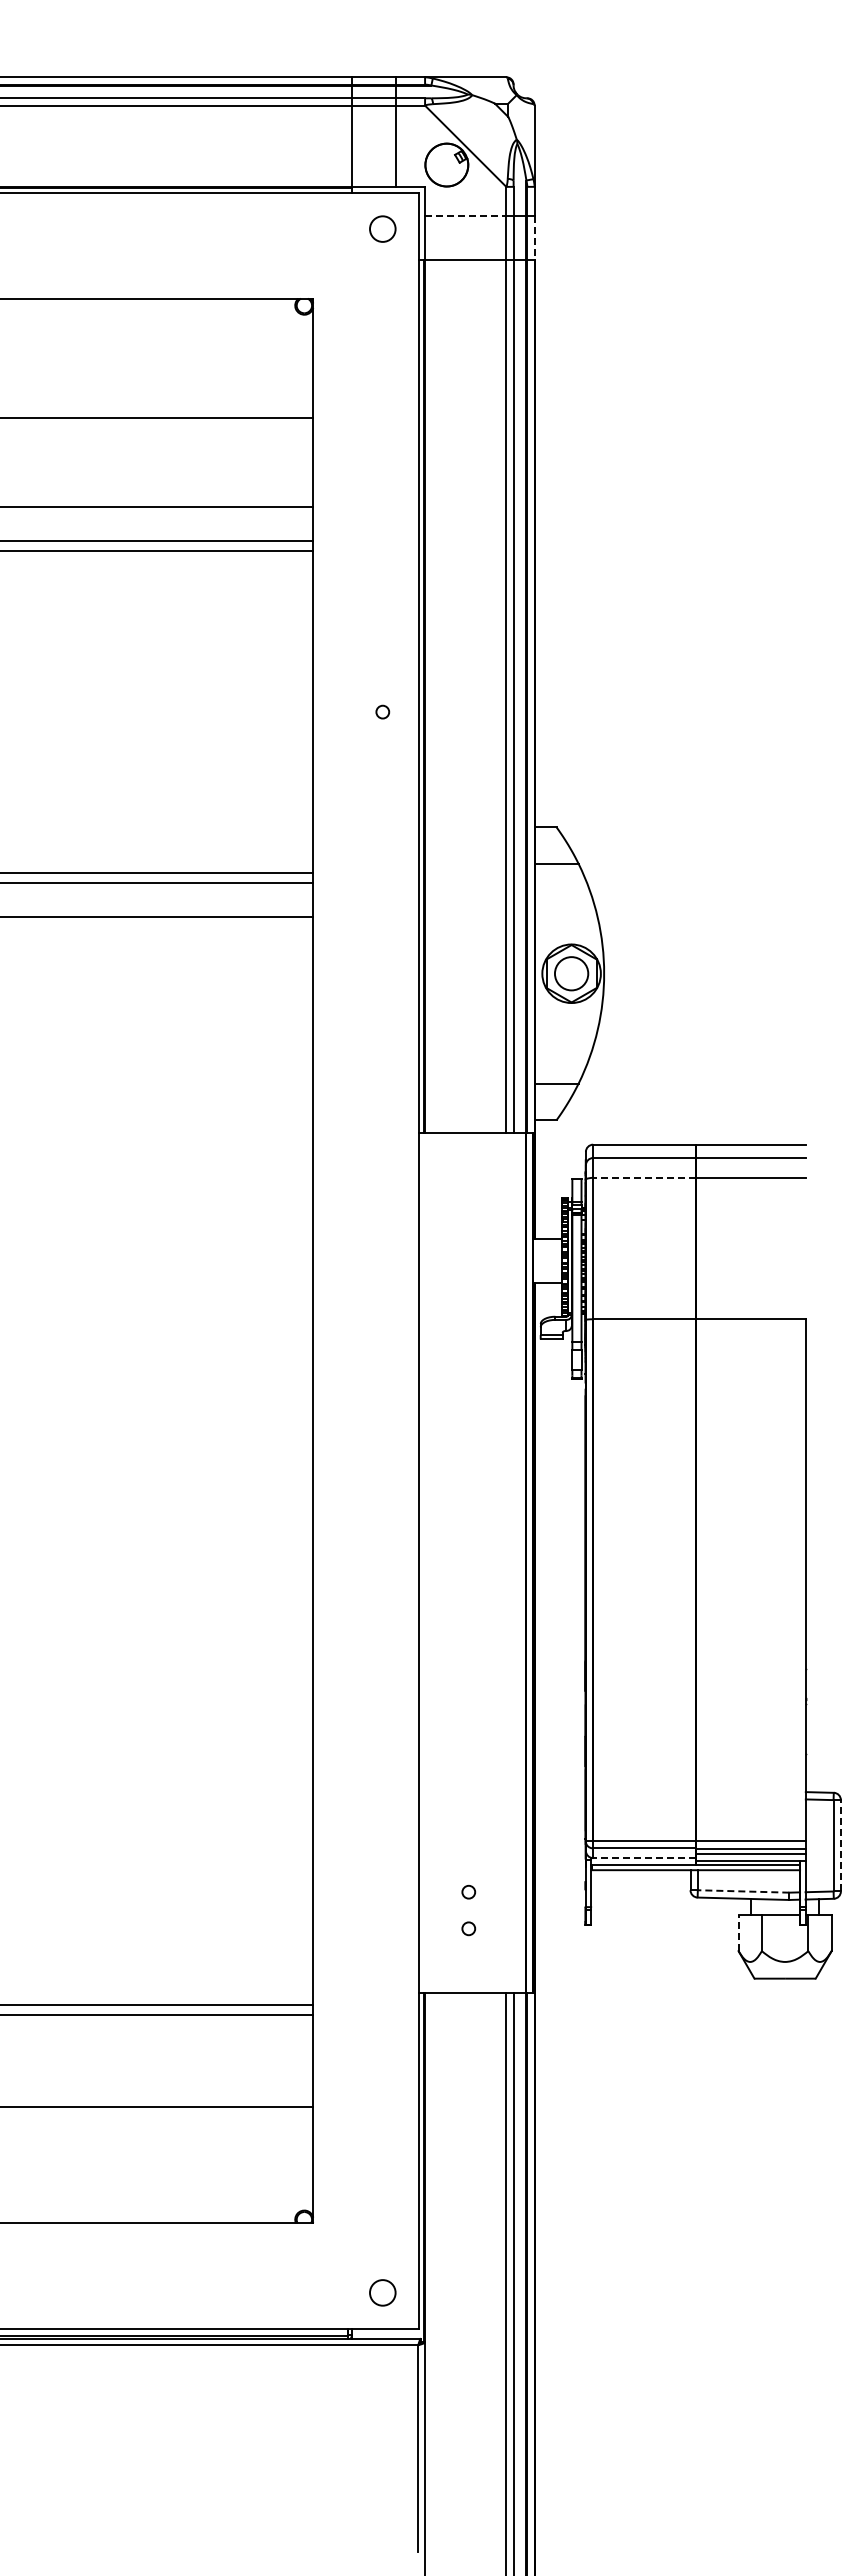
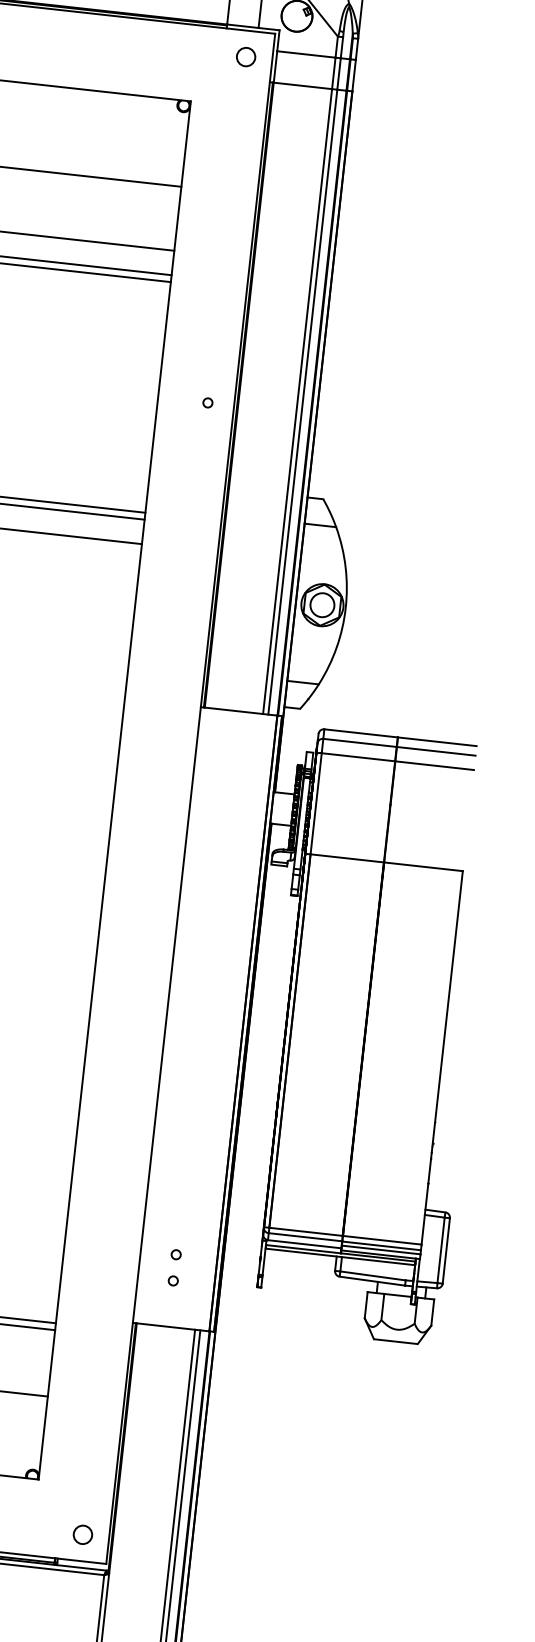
line: (465, 216) -> (306, 54), dashed -> solid
line: (534, 238) -> (353, 75), dashed -> solid
line: (643, 1178) -> (357, 757), dashed -> solid
line: (840, 1845) -> (446, 1250), dashed -> solid
line: (643, 1858) -> (303, 1244), dashed -> solid
line: (743, 1891) -> (372, 1275), dashed -> solid
line: (738, 1932) -> (366, 1304), dashed -> solid

